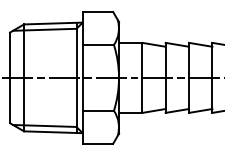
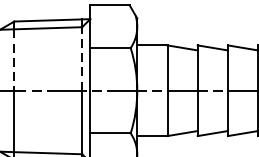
line: (76, 53) -> (82, 59), solid -> dashed
line: (24, 54) -> (14, 60), solid -> dashed

